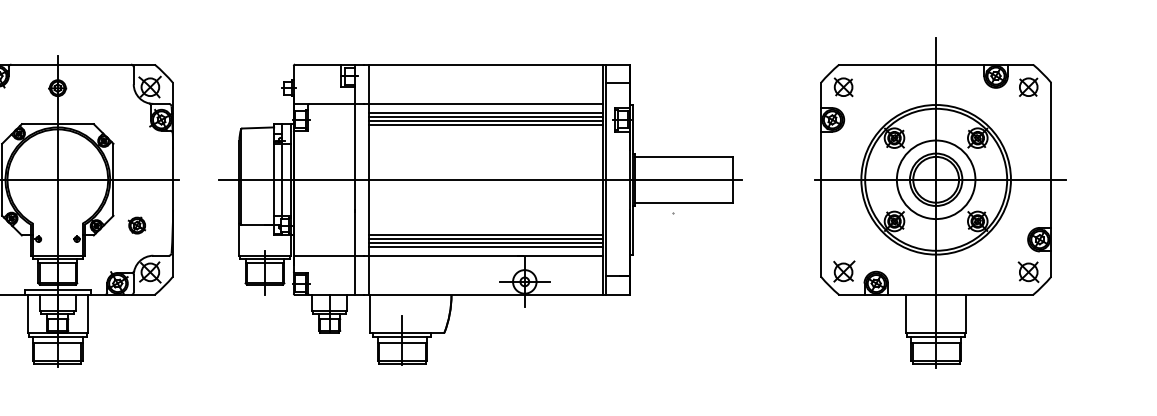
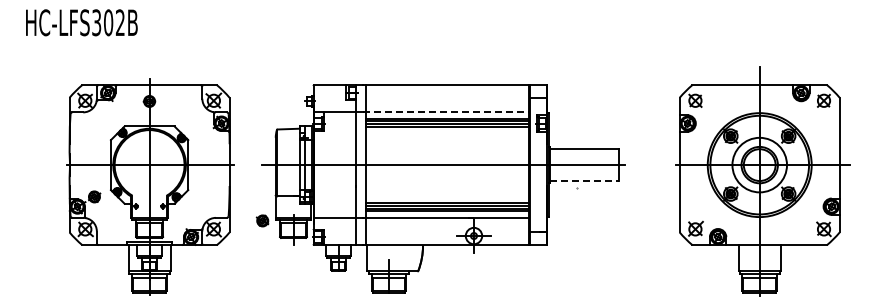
line: (483, 104) -> (445, 112), solid -> dashed
line: (683, 203) -> (584, 181), solid -> dashed
part: (136, 224) -> (262, 220), moved

